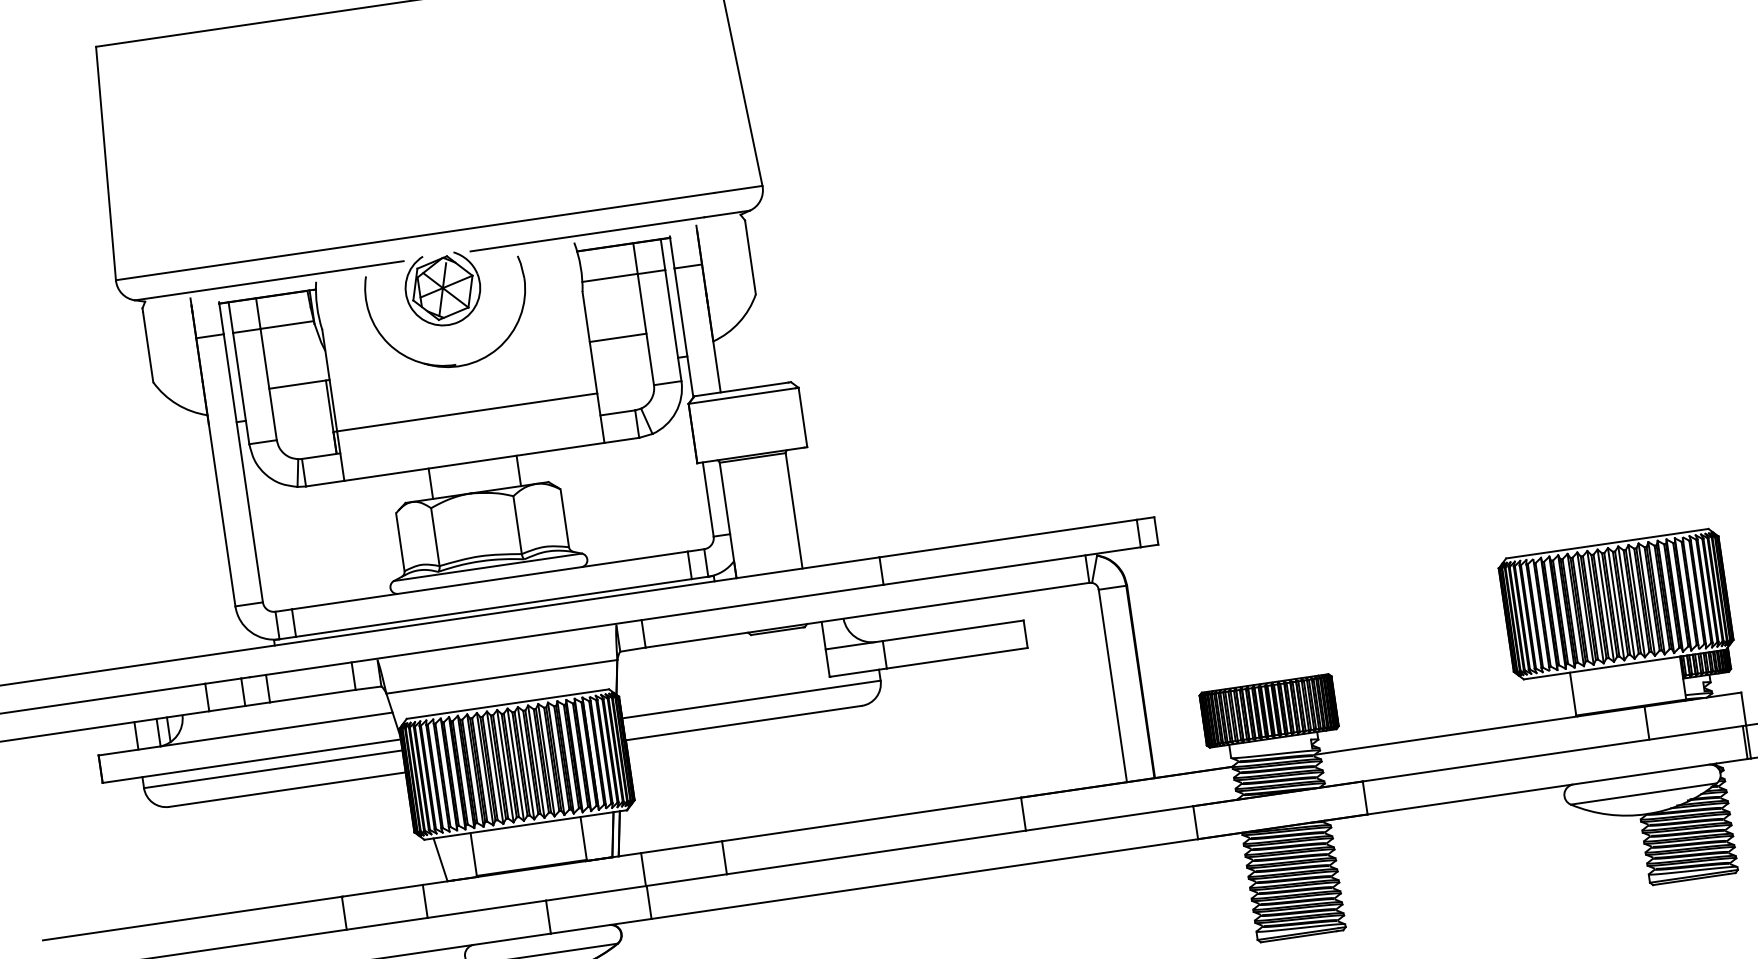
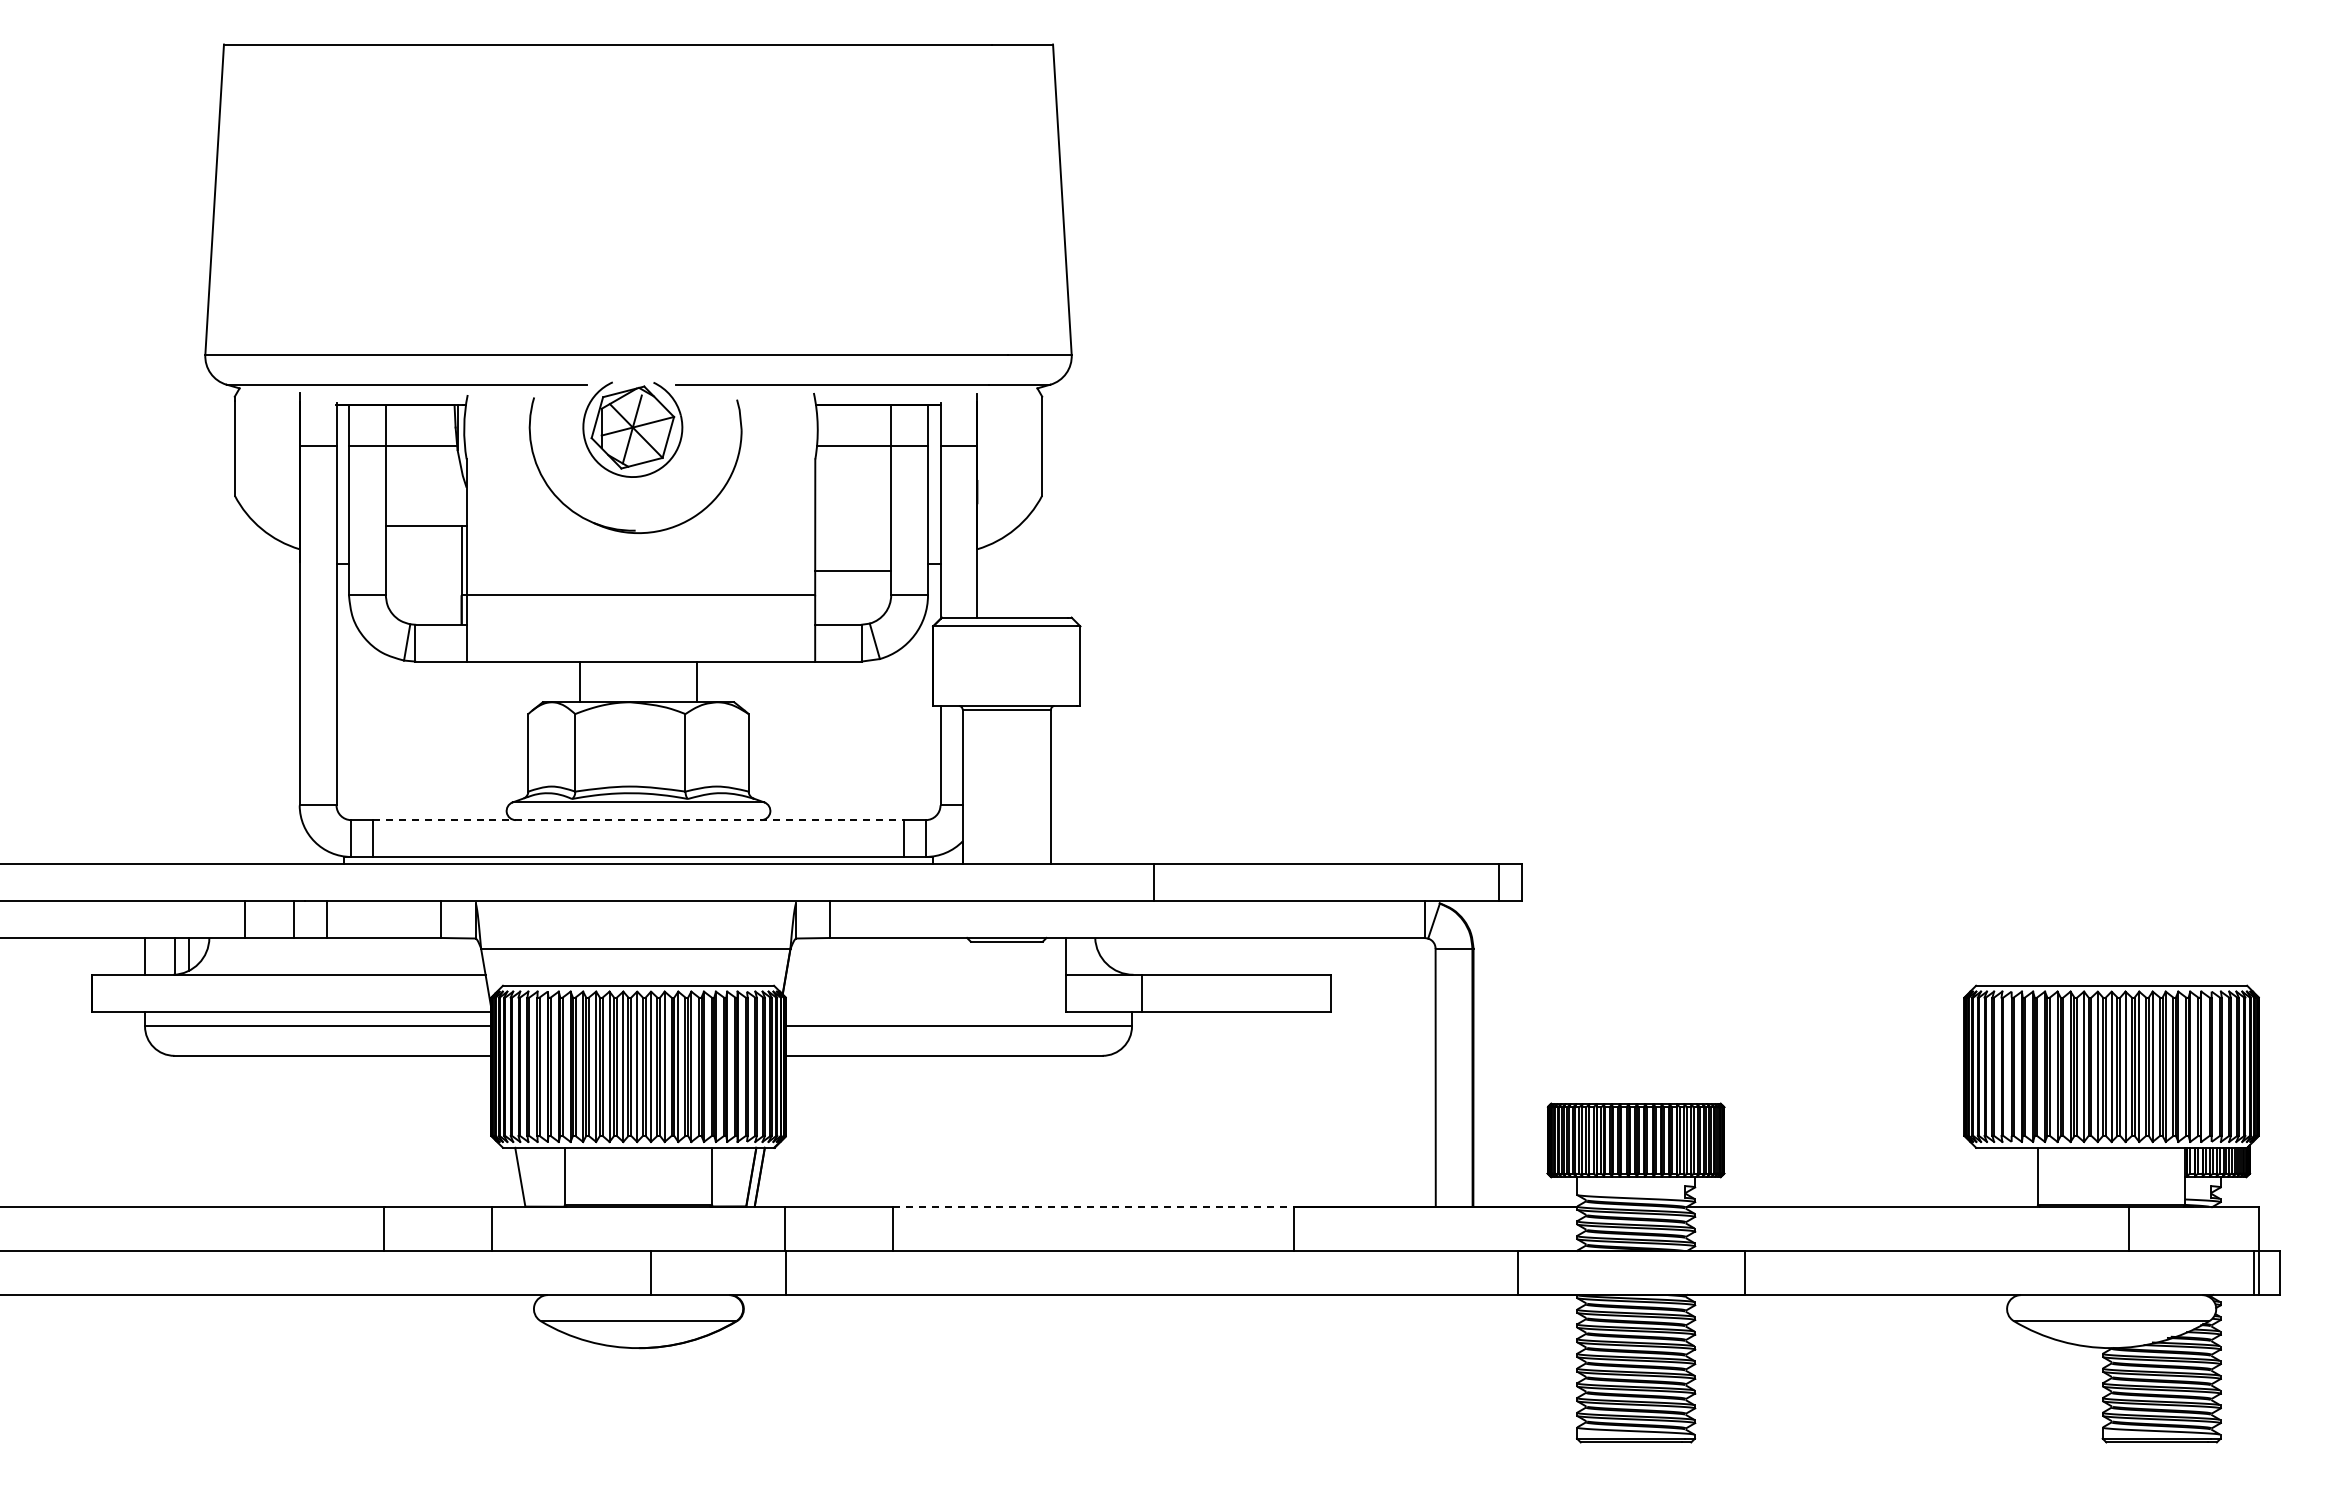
line: (618, 337) -> (853, 571), moved
line: (490, 580) -> (639, 820), solid -> dashed
line: (872, 819) -> (1094, 1206), solid -> dashed

